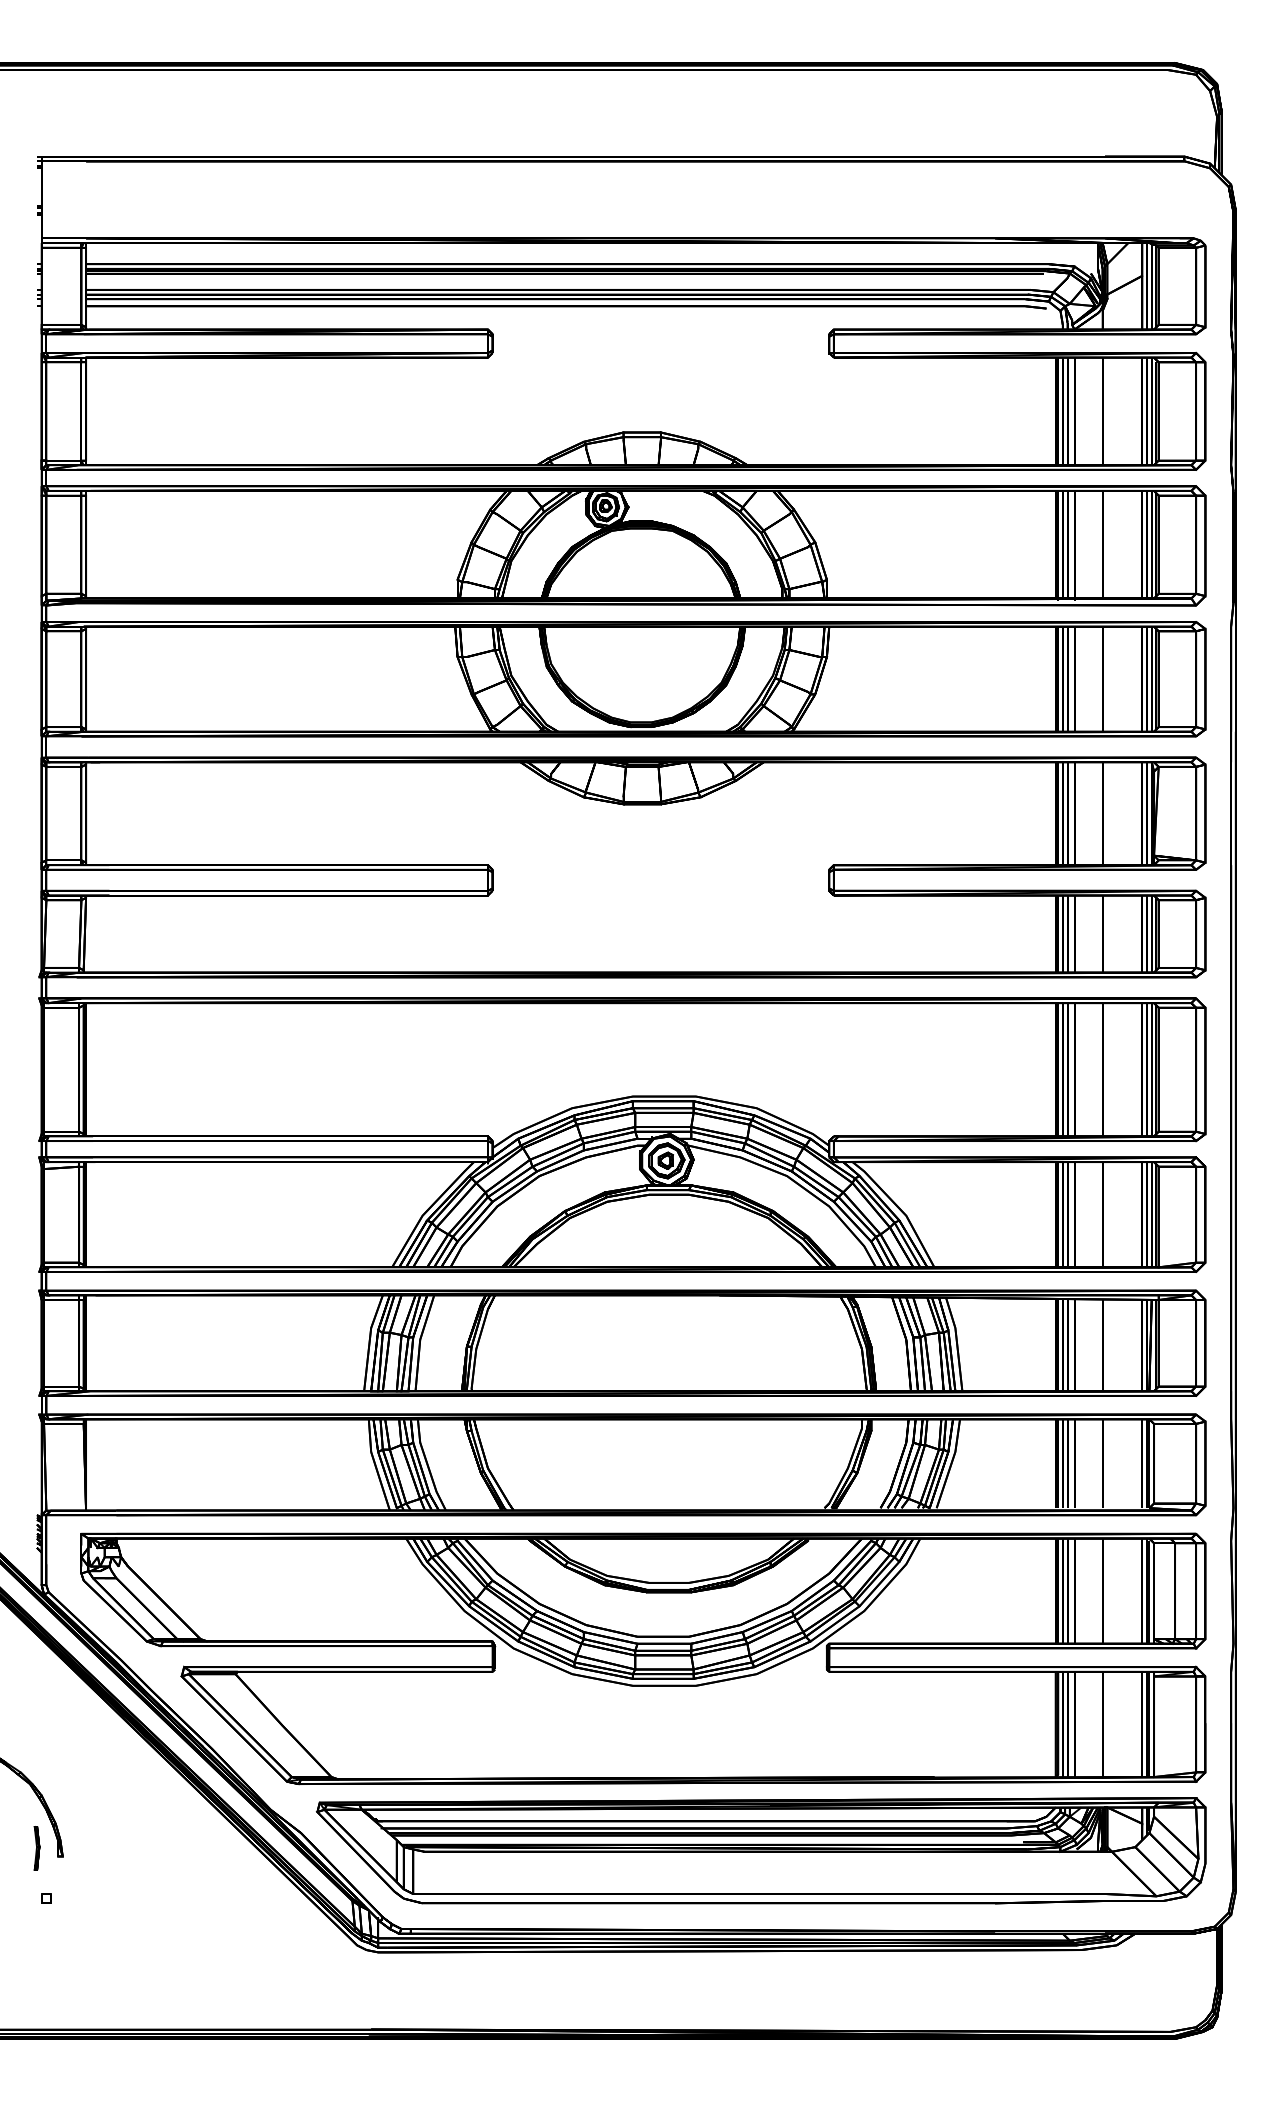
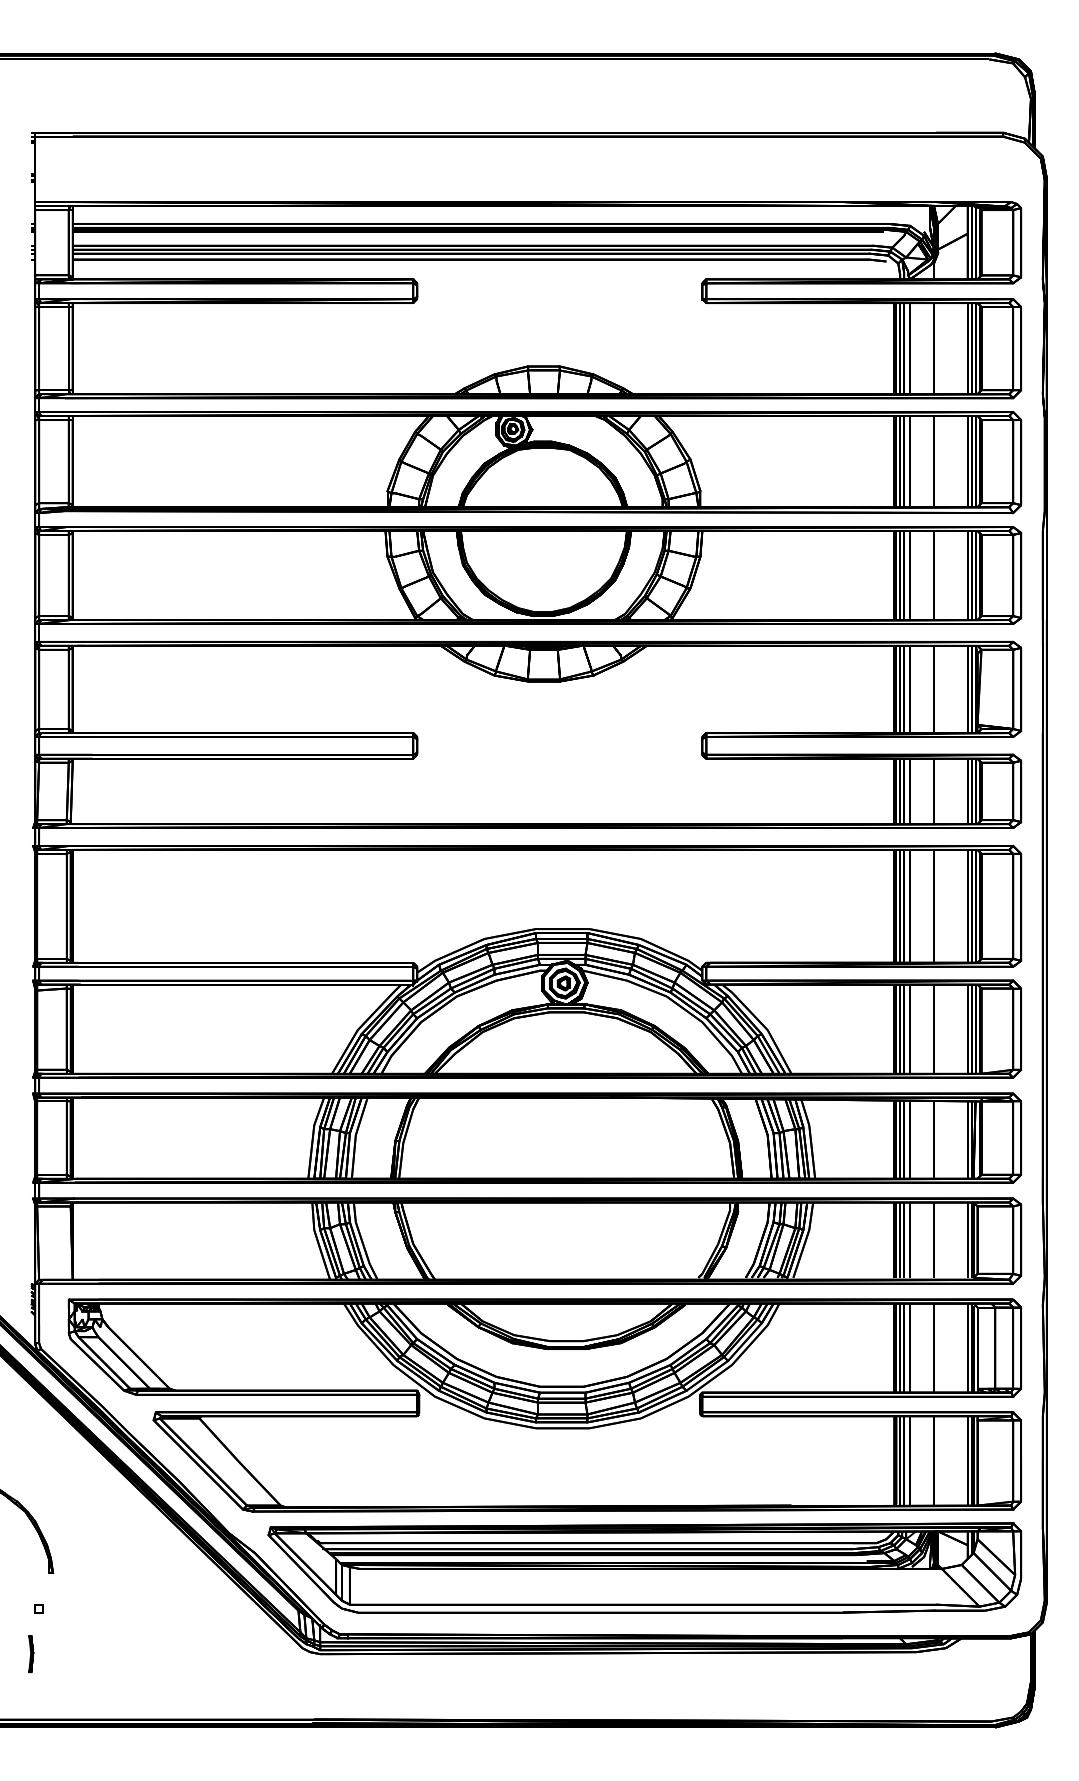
part: (36, 1848) -> (30, 1654), moved

